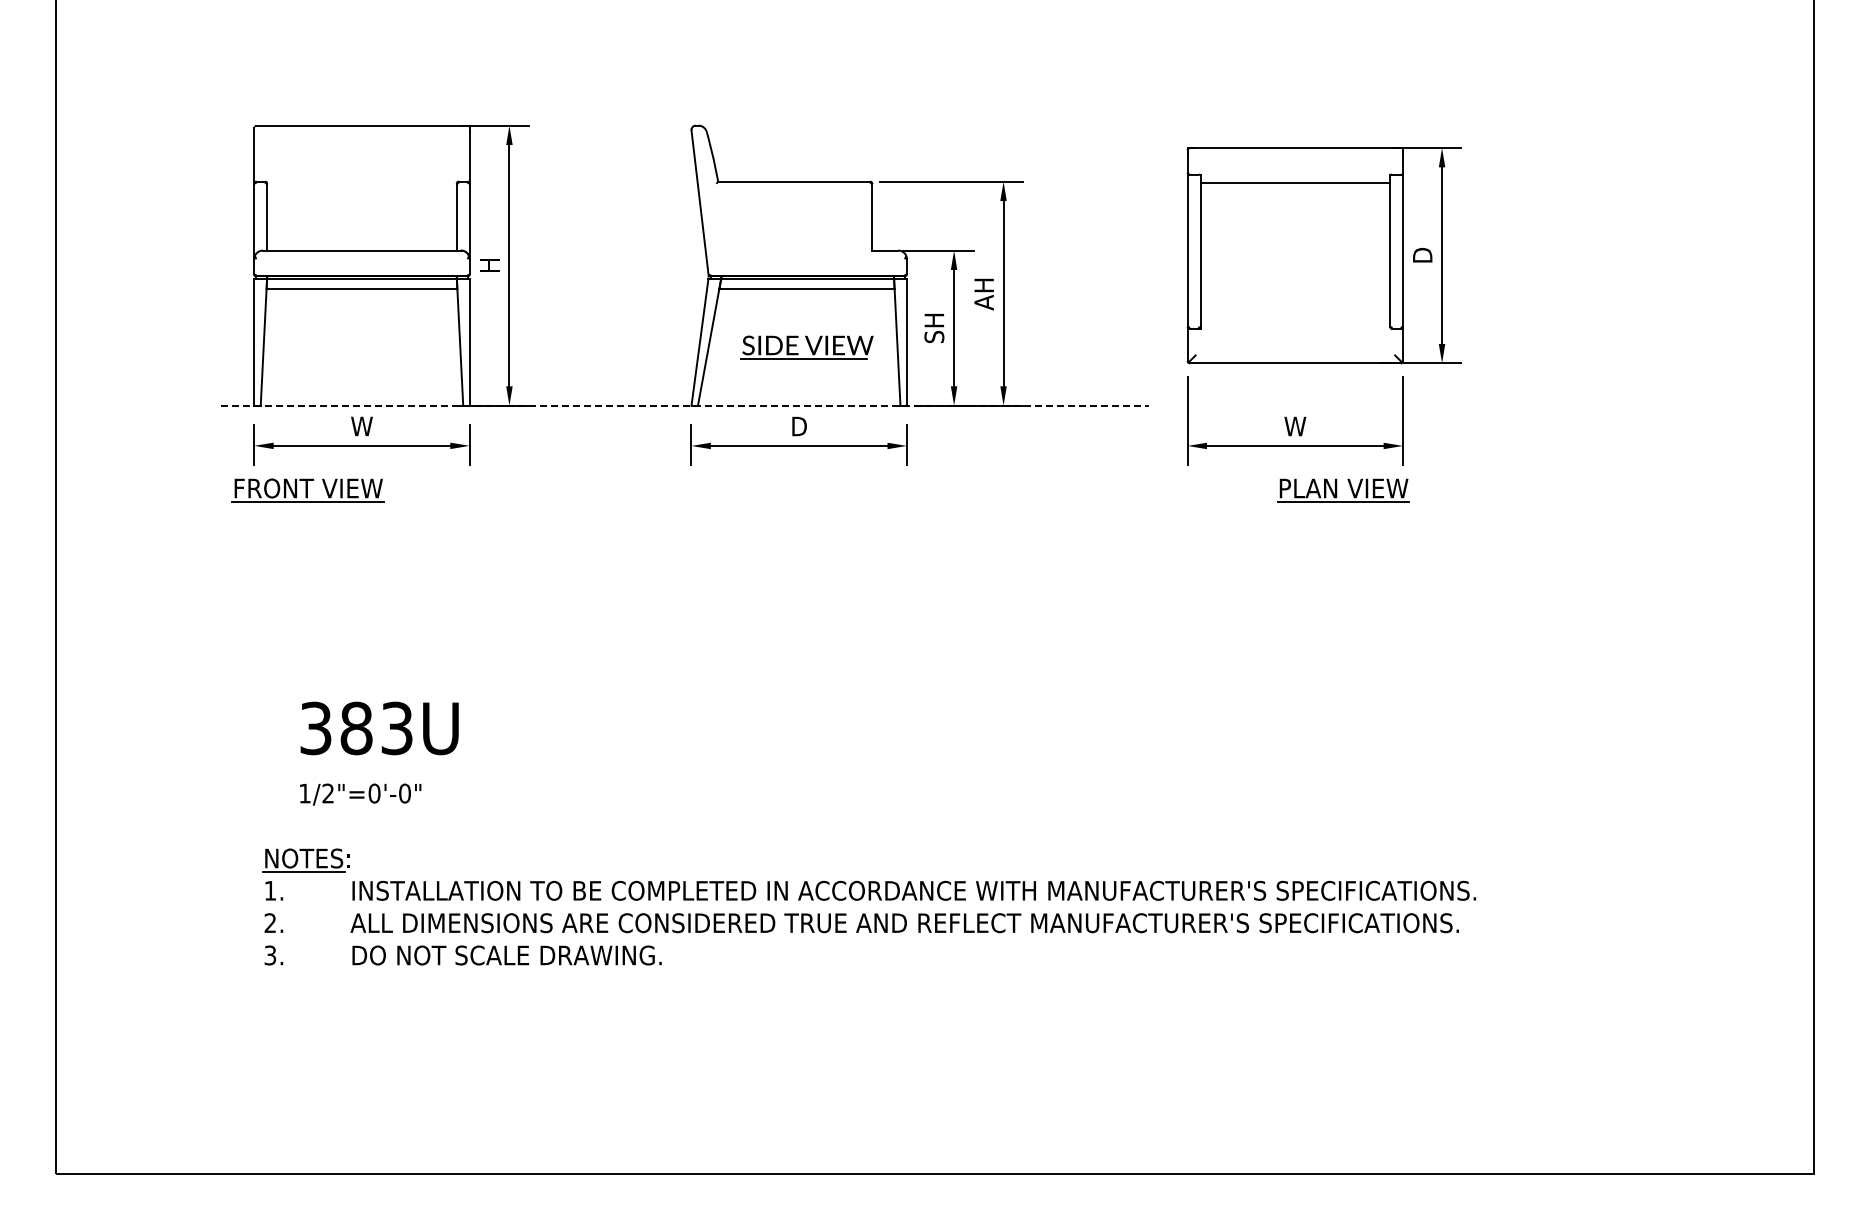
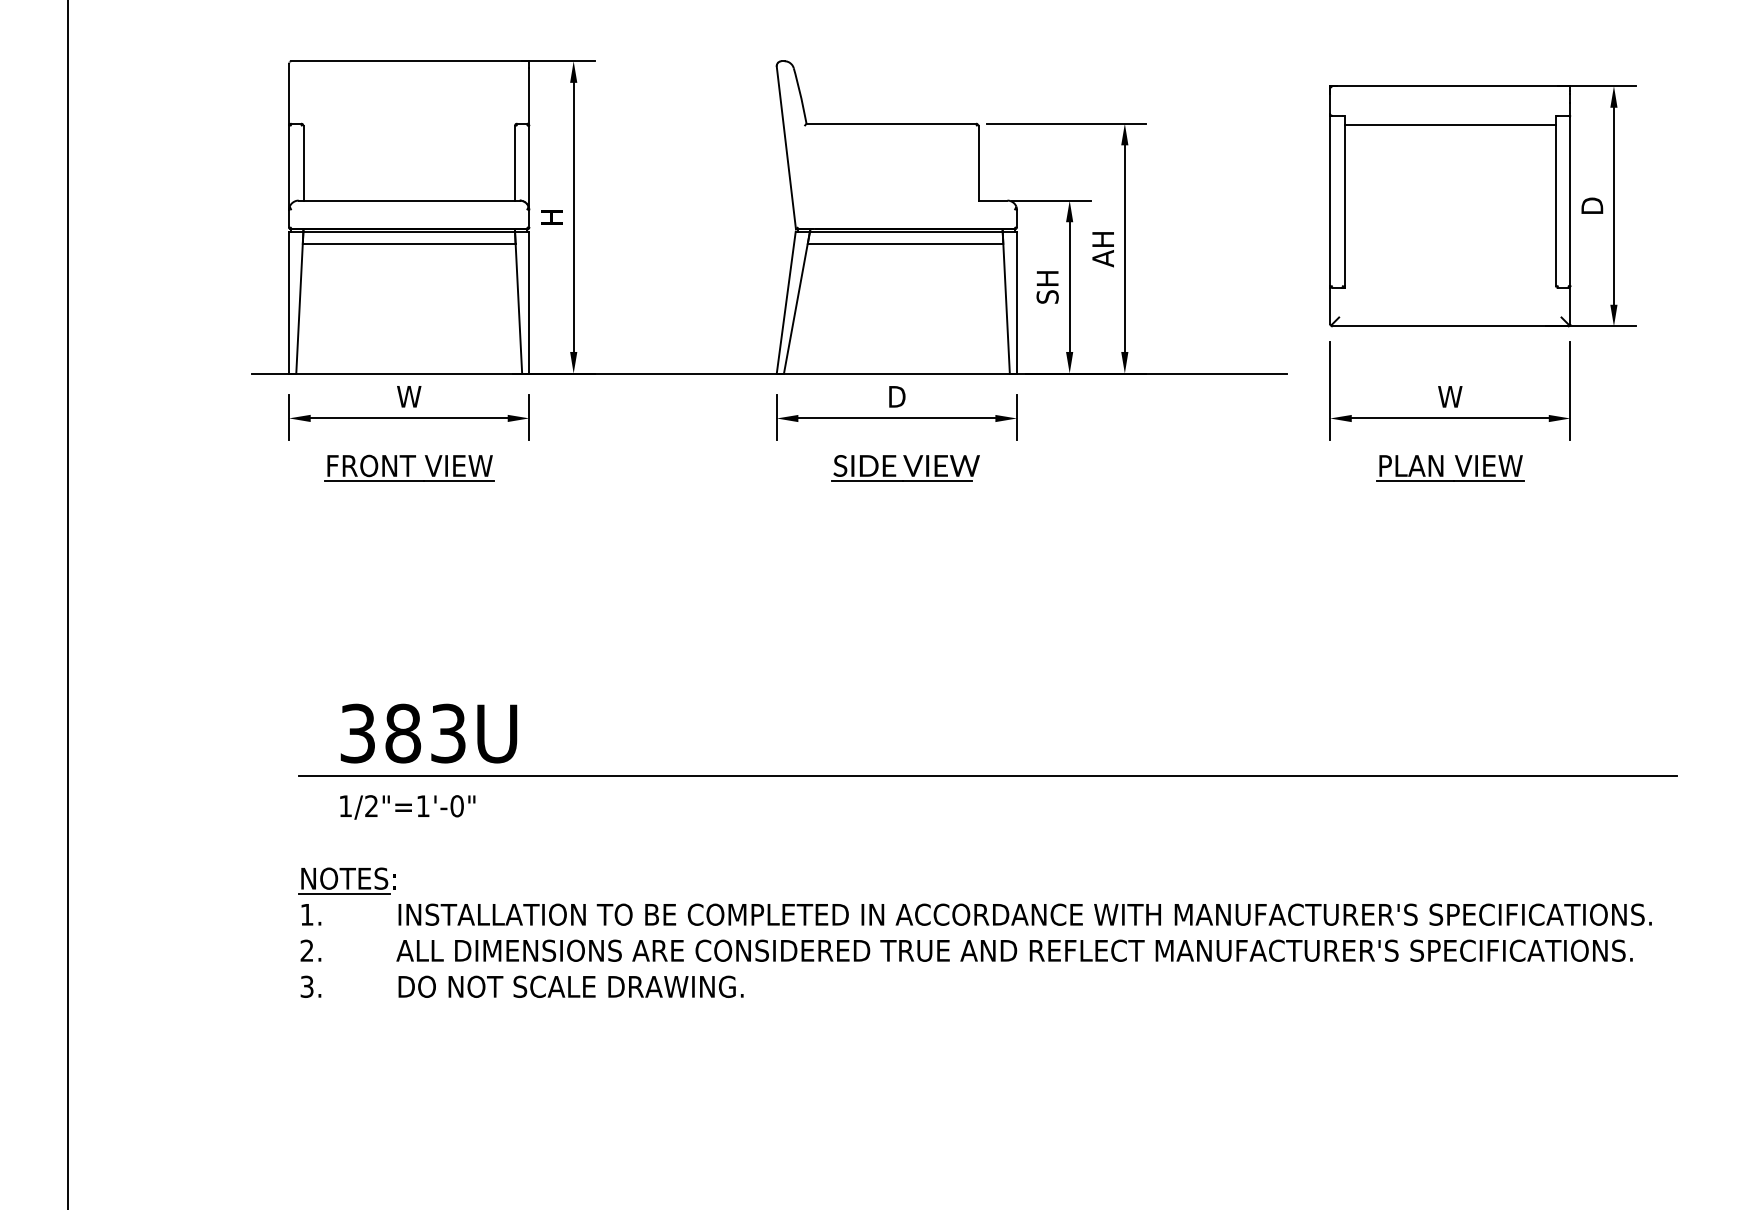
part: (806, 347) -> (905, 468), moved
line: (685, 405) -> (770, 373), dashed -> solid
part: (307, 490) -> (408, 468), moved
part: (1343, 490) -> (1450, 468), moved
line: (880, 766) -> (987, 776), added
text: (374, 793) -> (423, 806), 1/2"=0'-0" -> 1/2"=1'-0"

